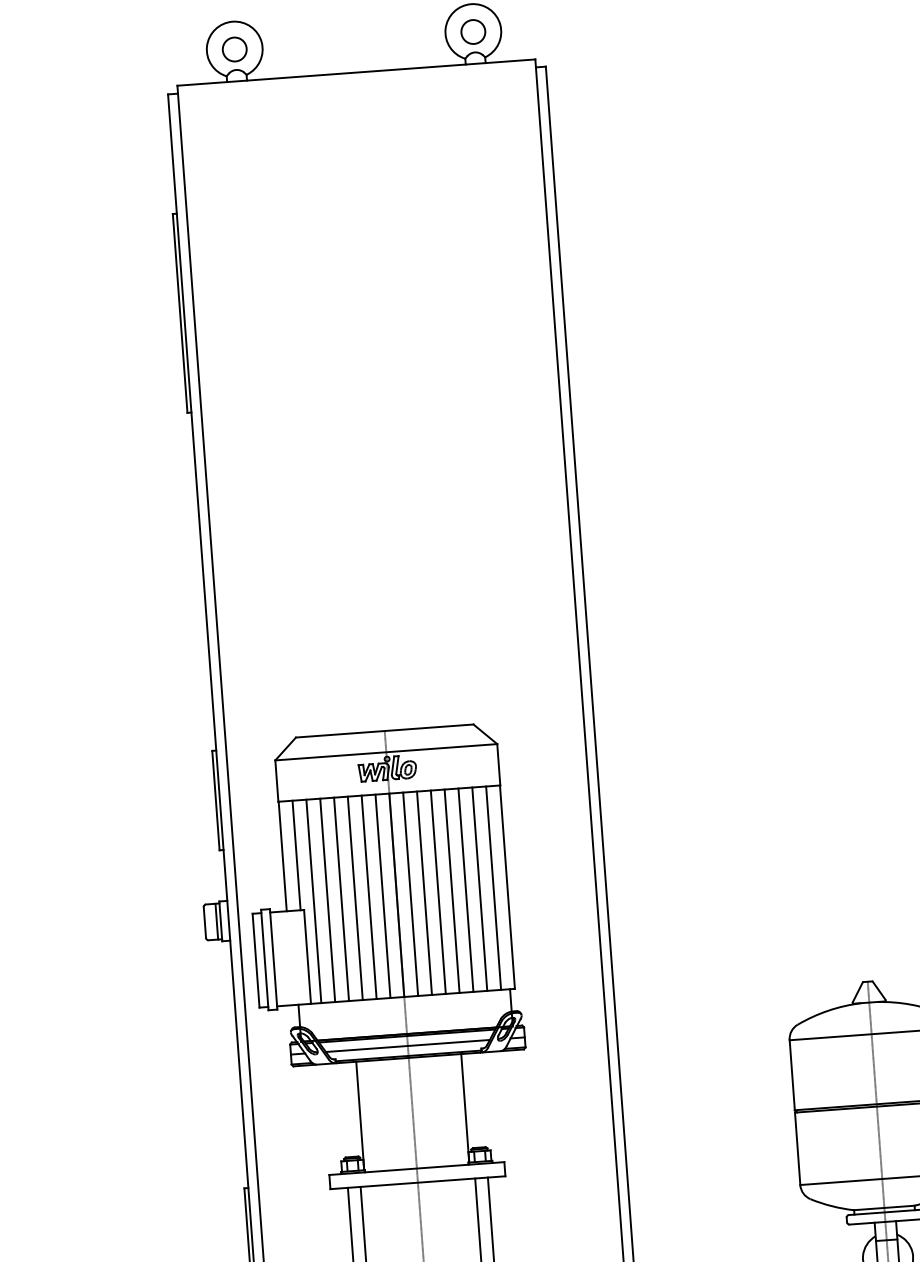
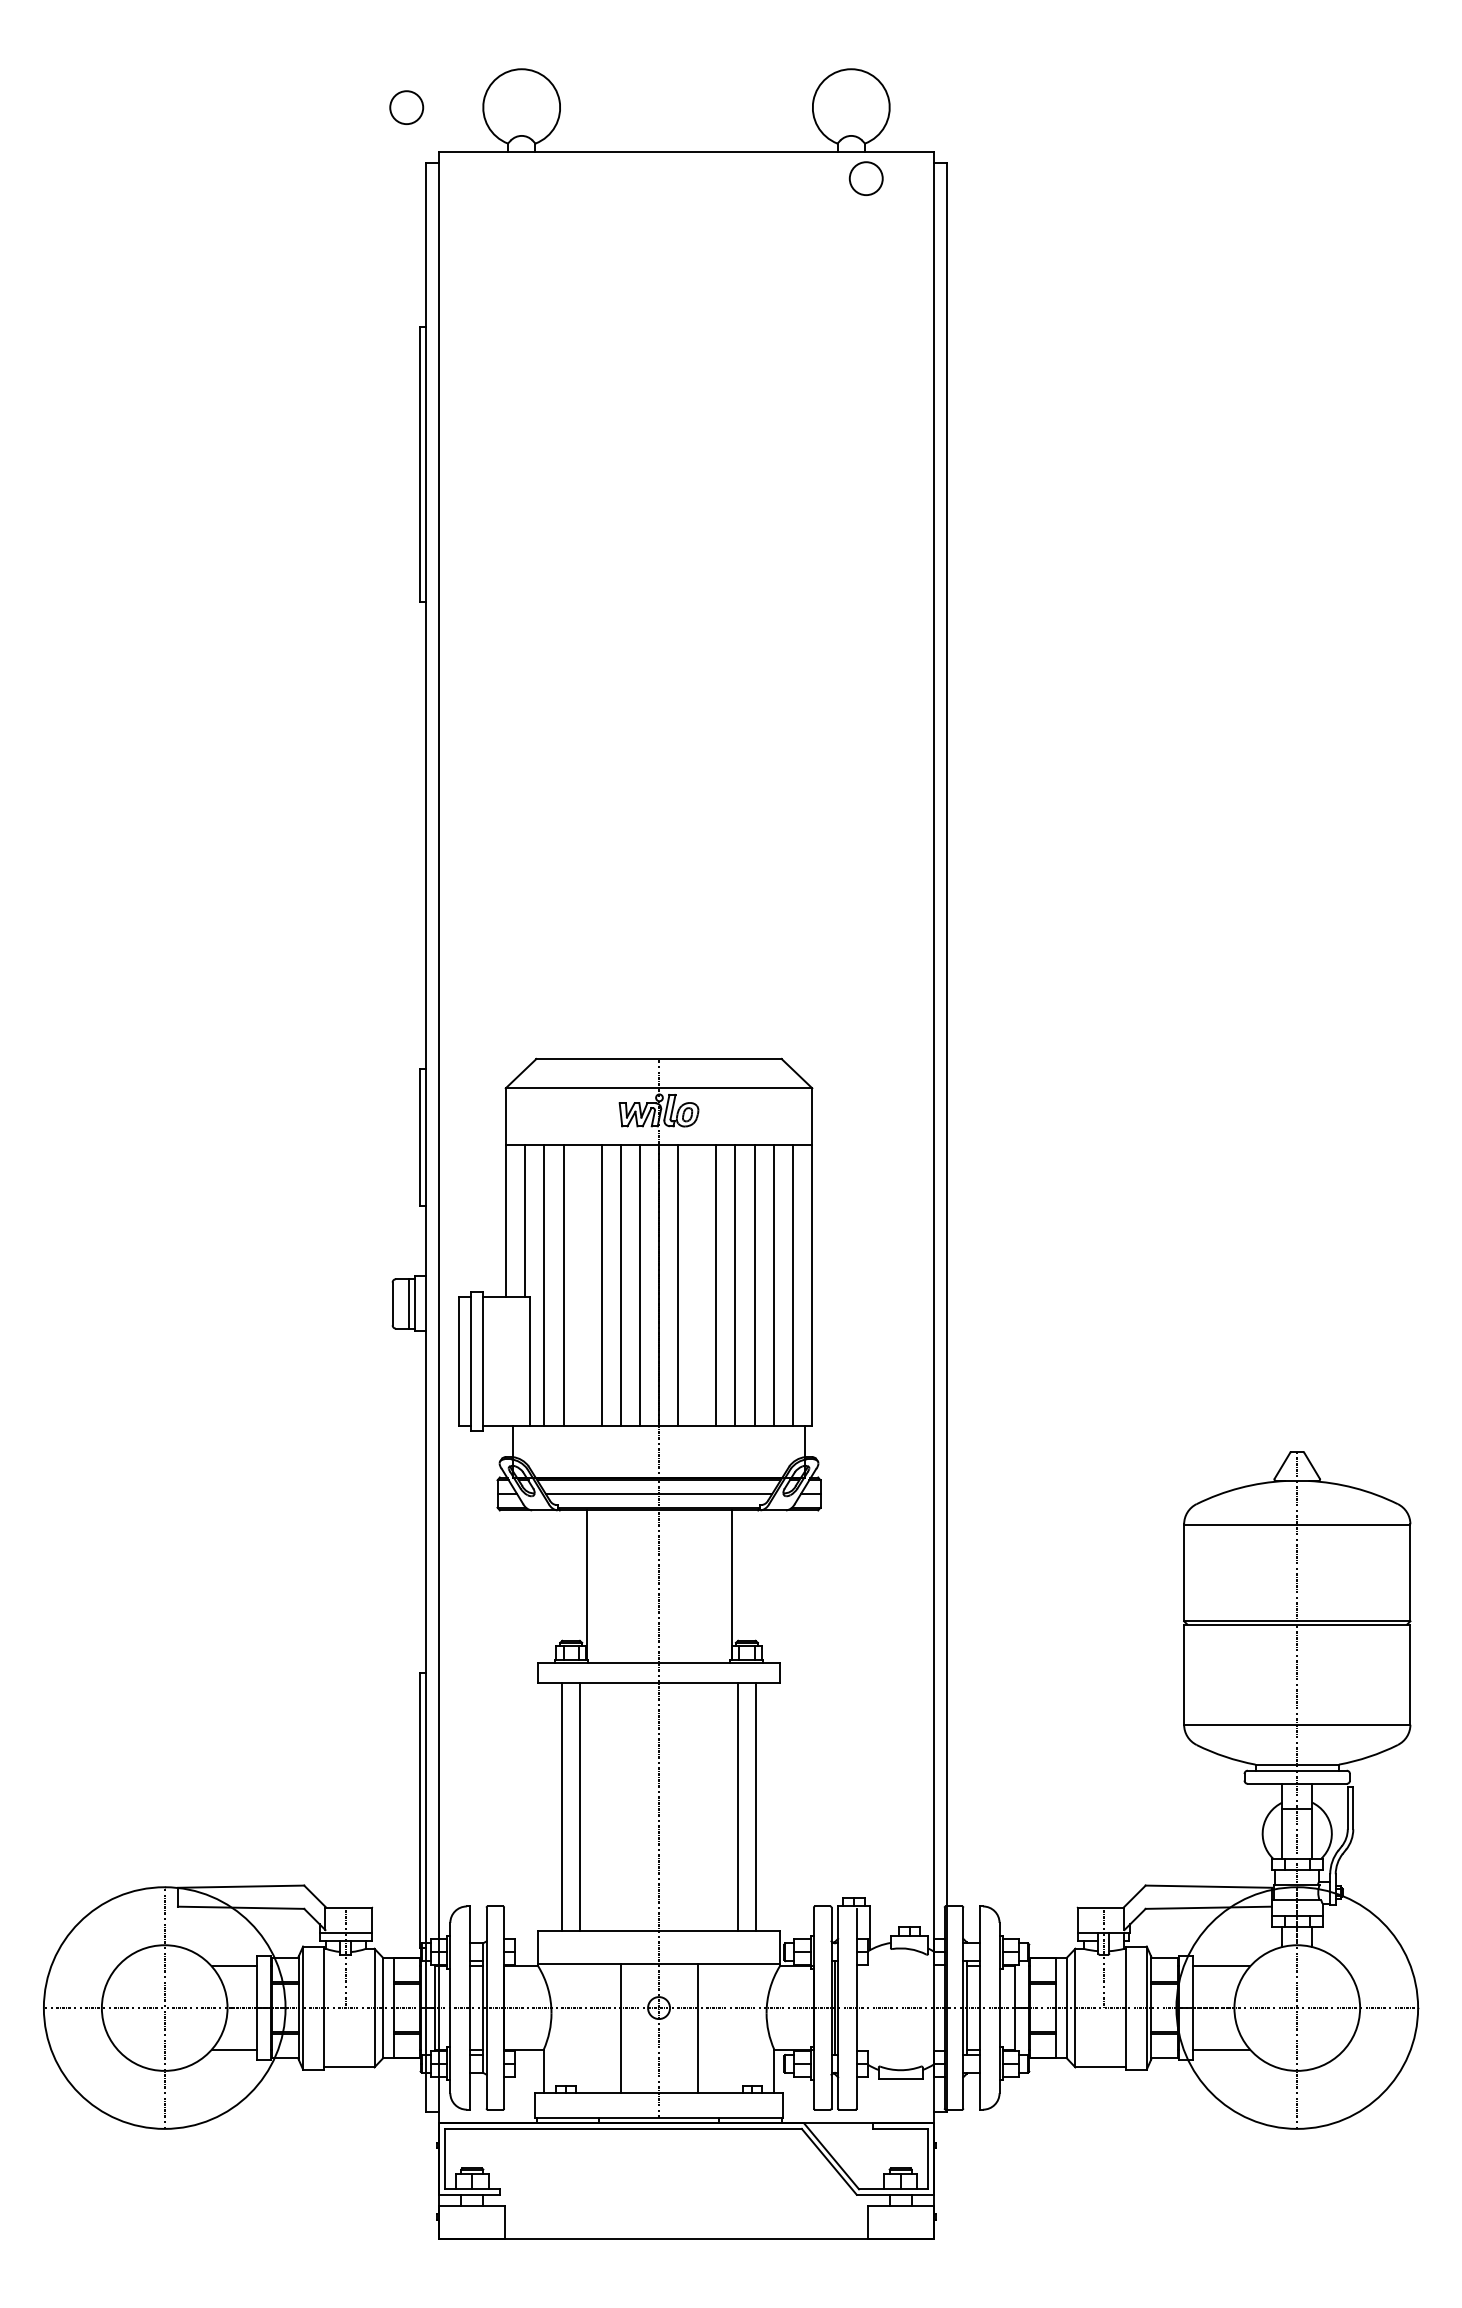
circle: (472, 31) -> (865, 178), moved
circle: (234, 49) -> (406, 107), moved
line: (424, 892) -> (697, 1285), removed
line: (341, 899) -> (582, 1285), removed

